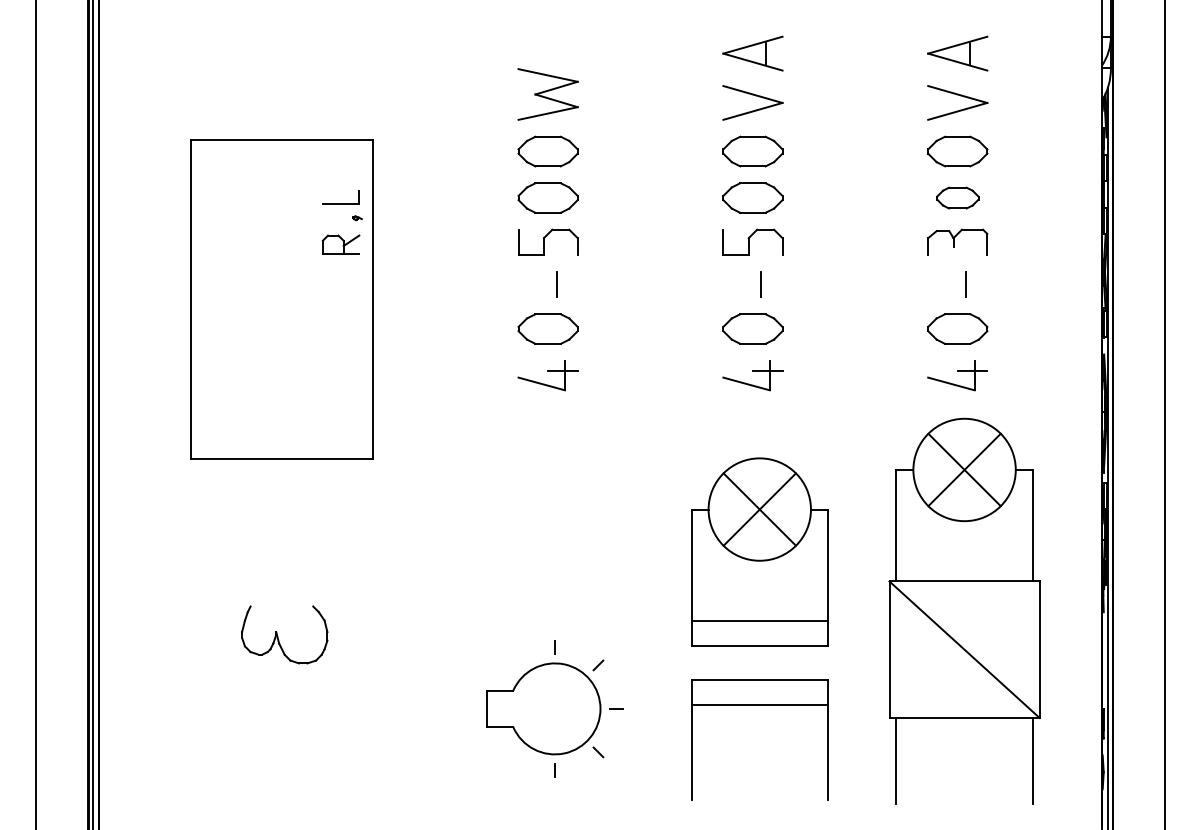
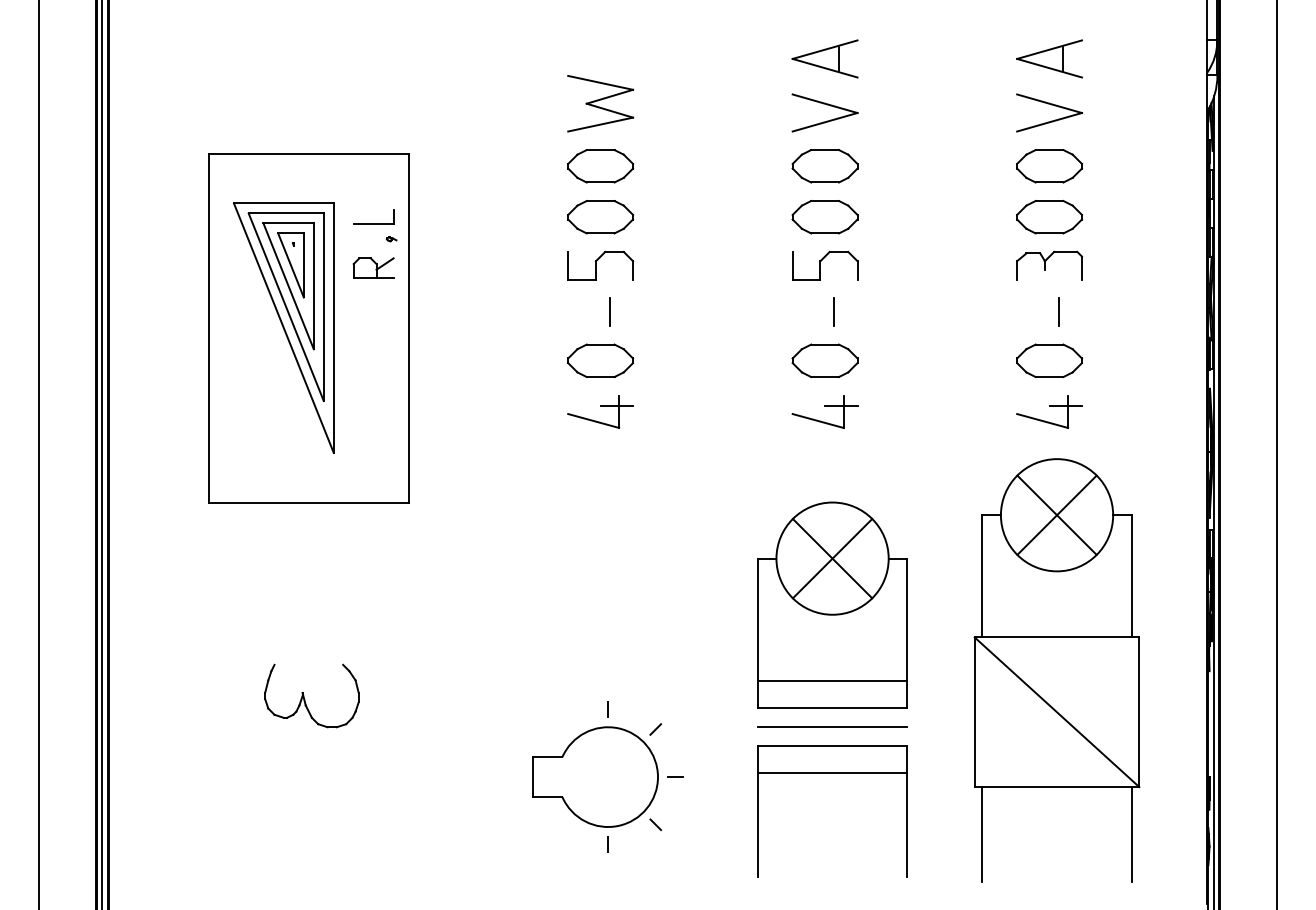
part: (957, 198) -> (1049, 217), size x1.43
part: (258, 298) -> (283, 327), added
line: (759, 663) -> (832, 727), added

